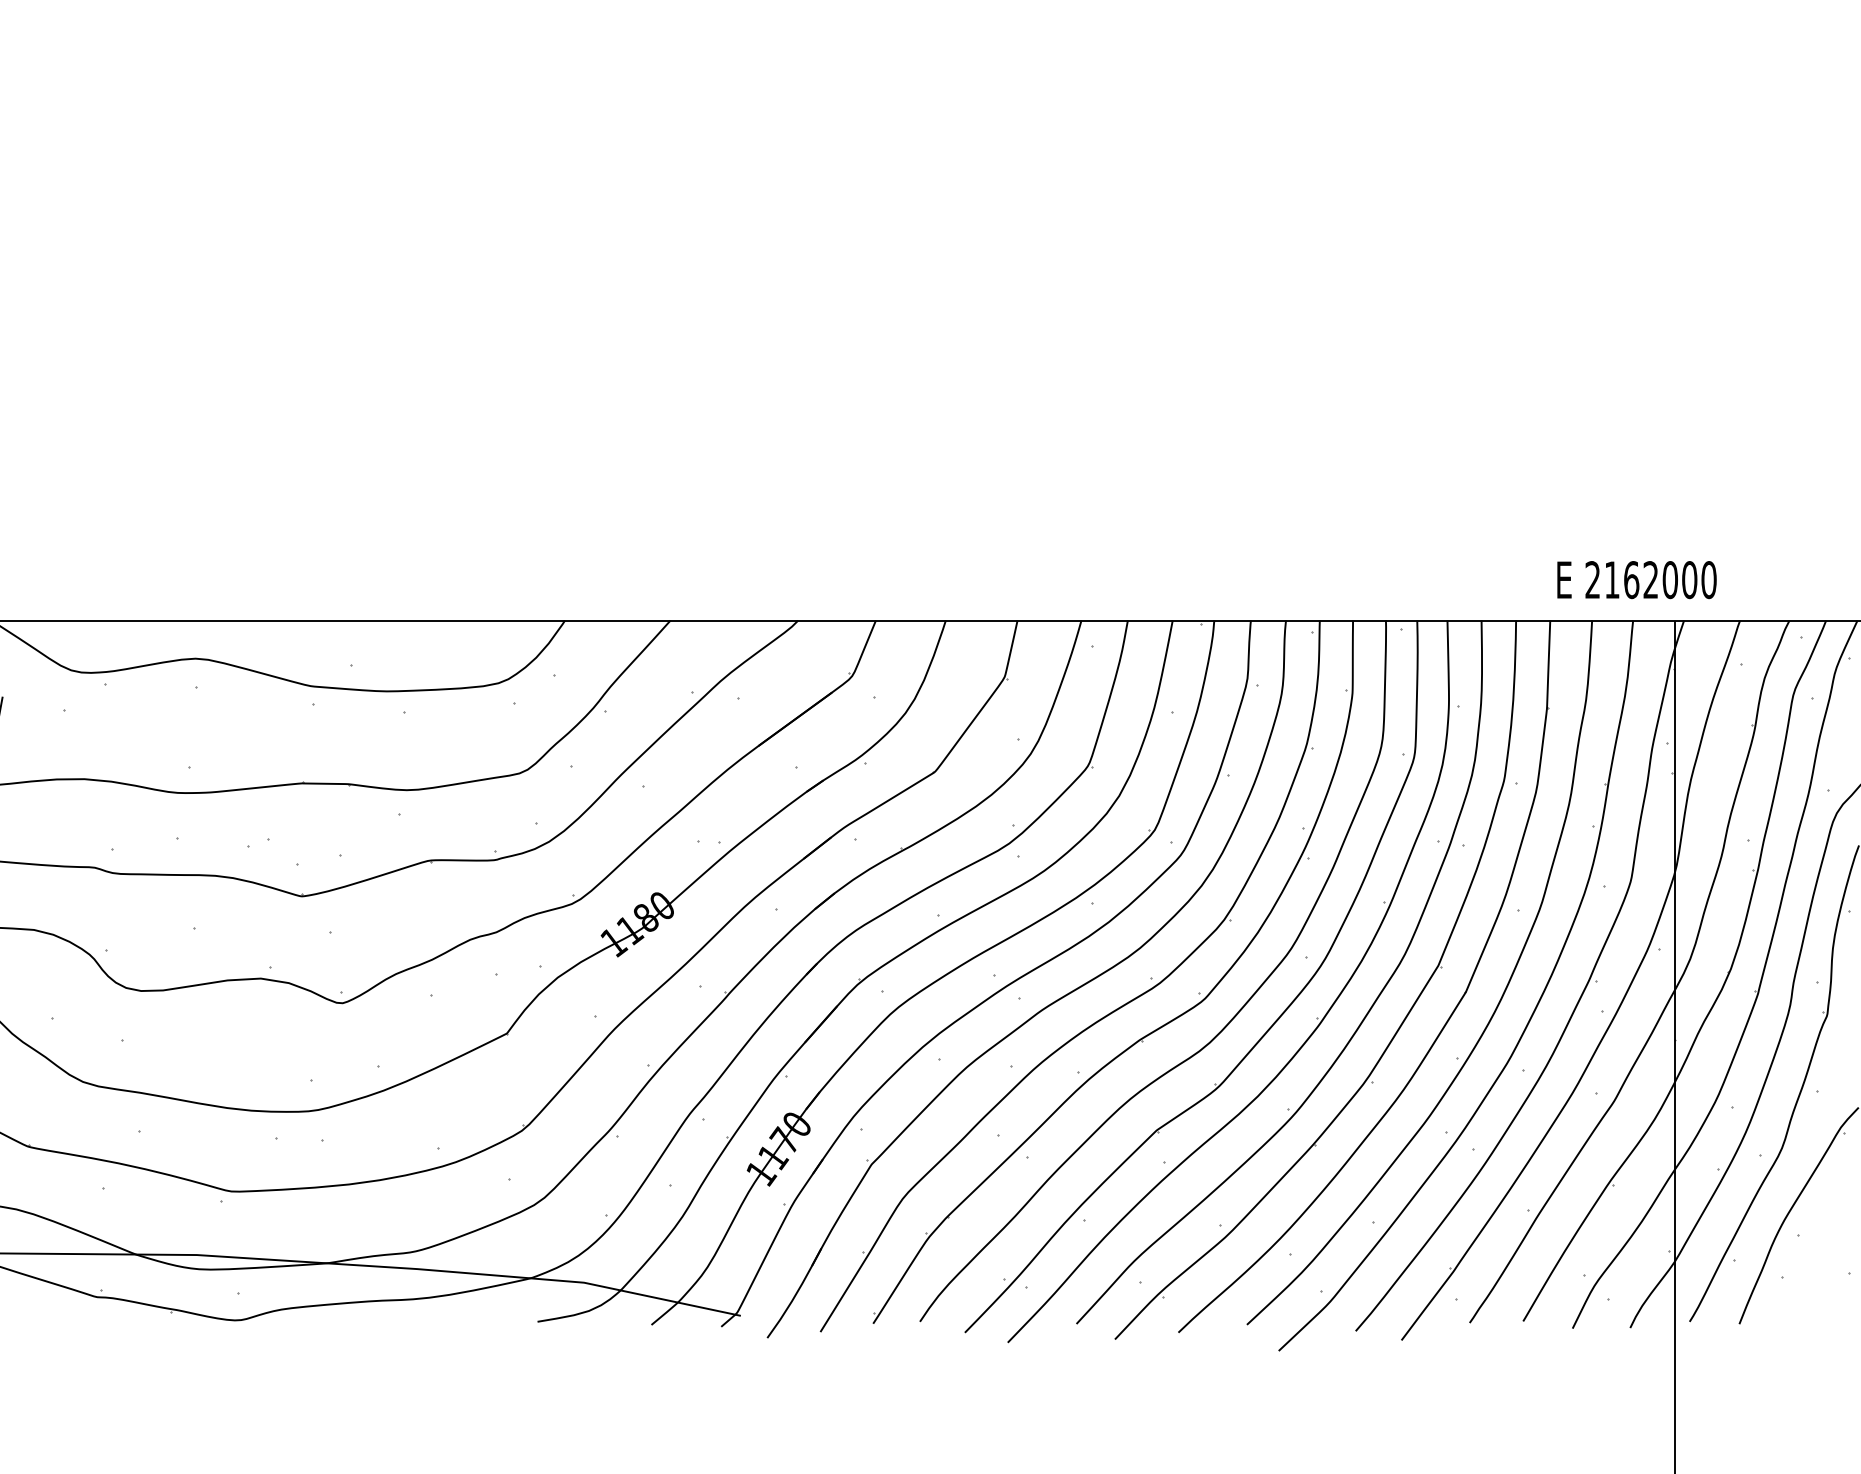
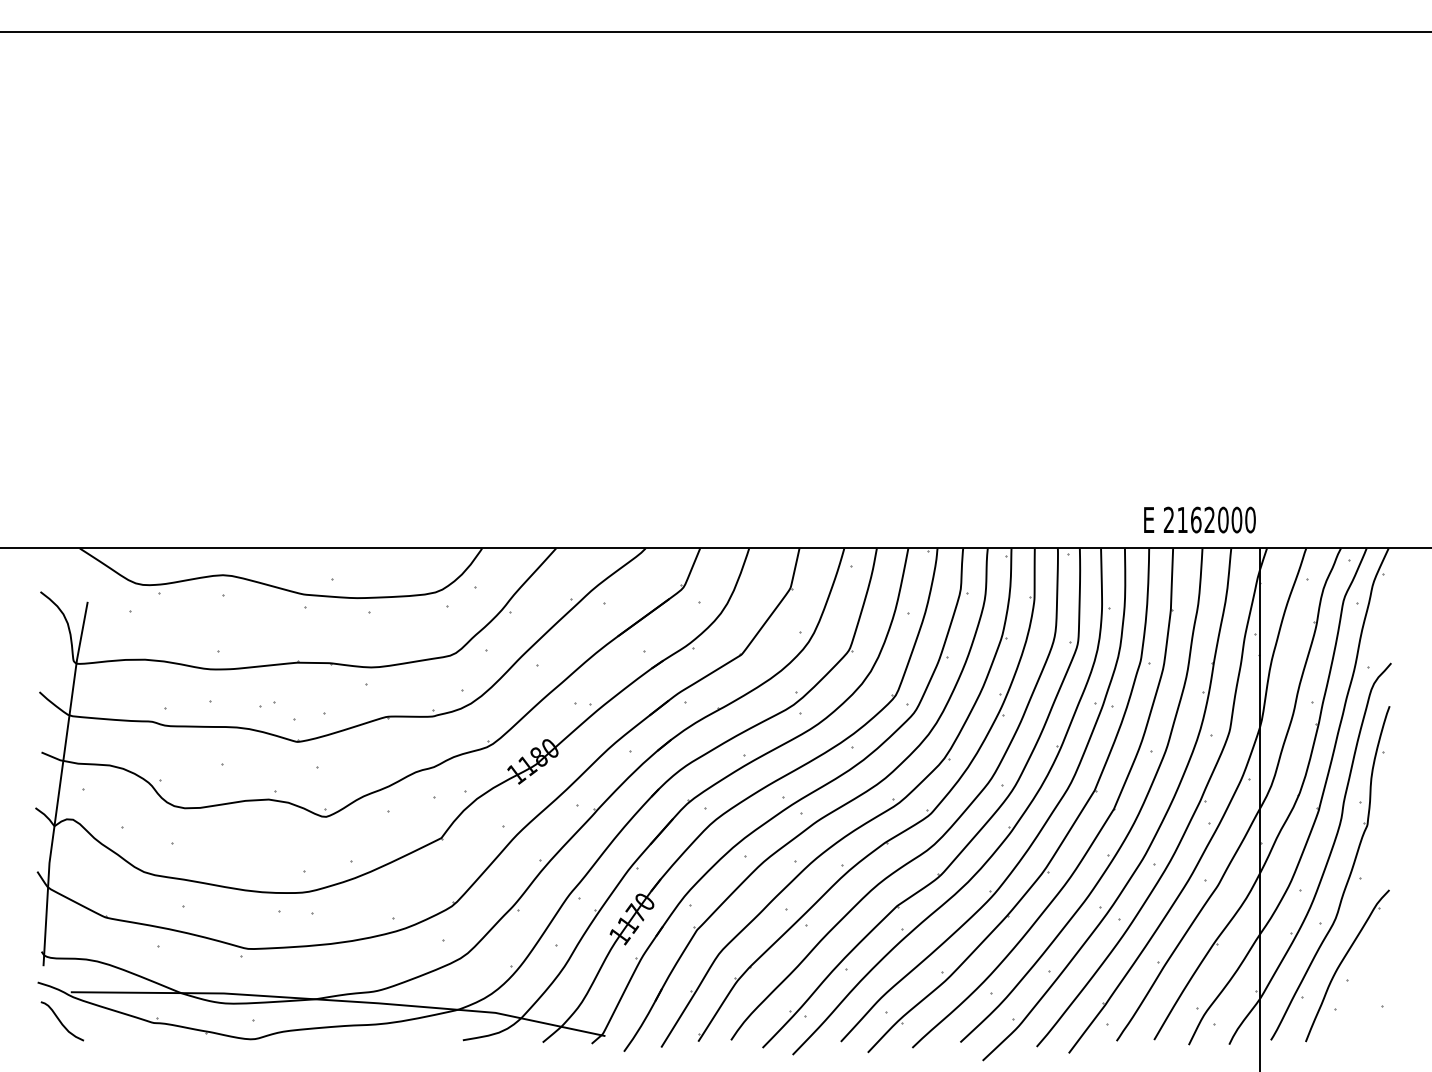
text: (1636, 579) -> (1199, 519), moved

